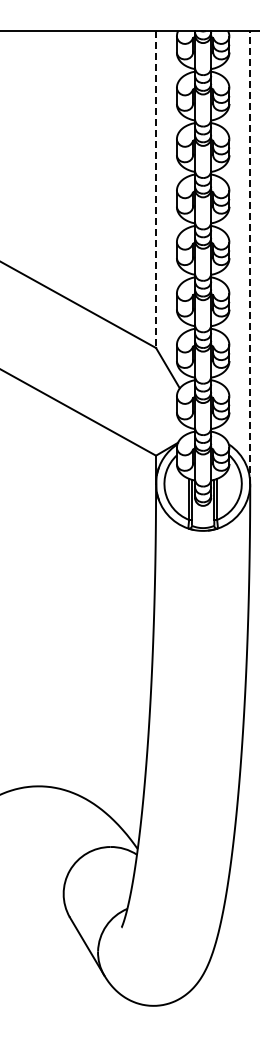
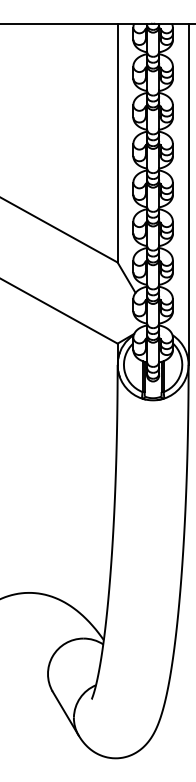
line: (156, 190) -> (117, 143), dashed -> solid
line: (250, 256) -> (188, 193), dashed -> solid

